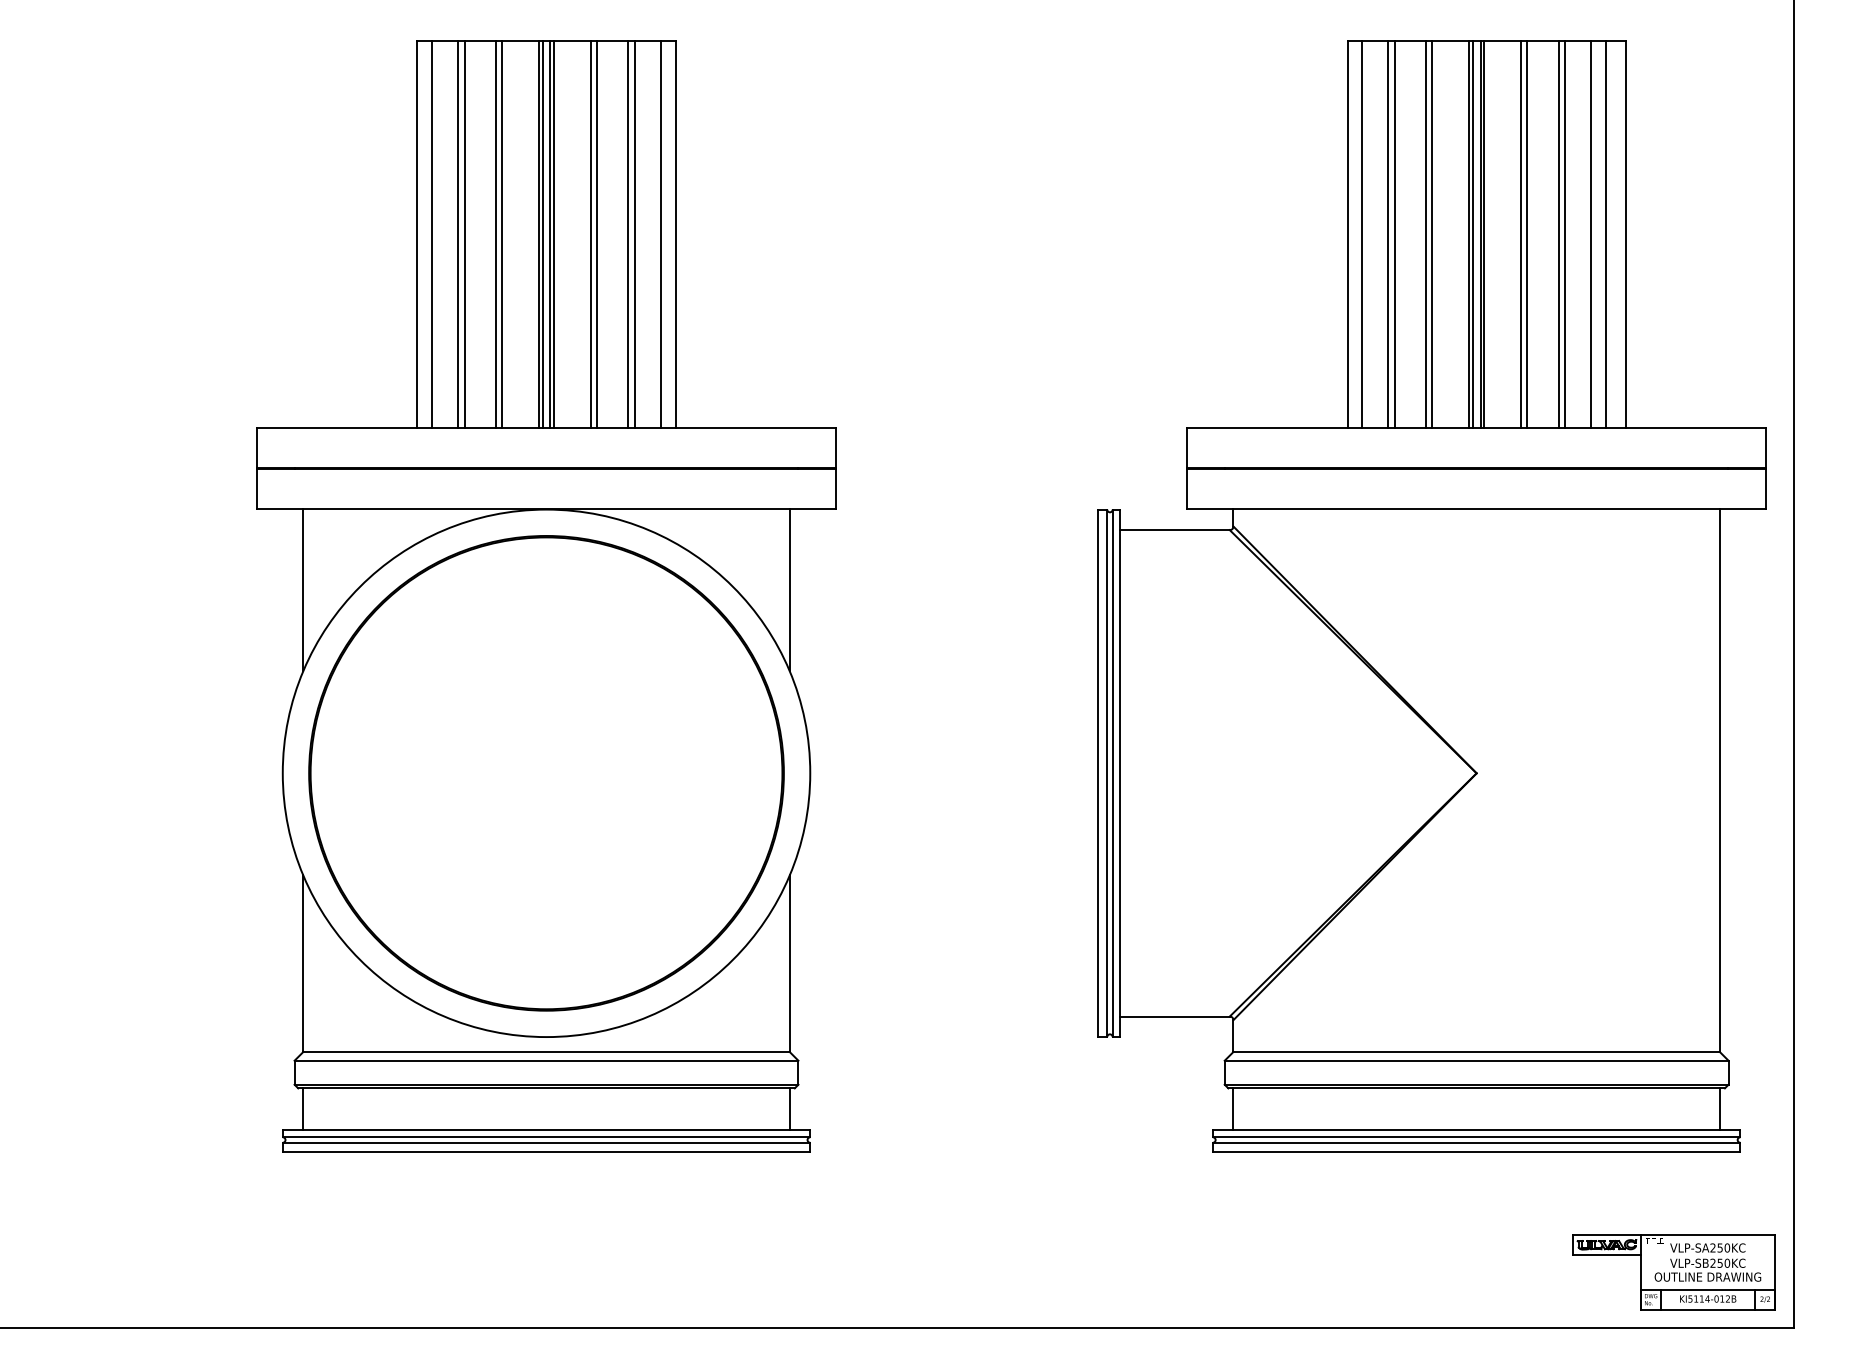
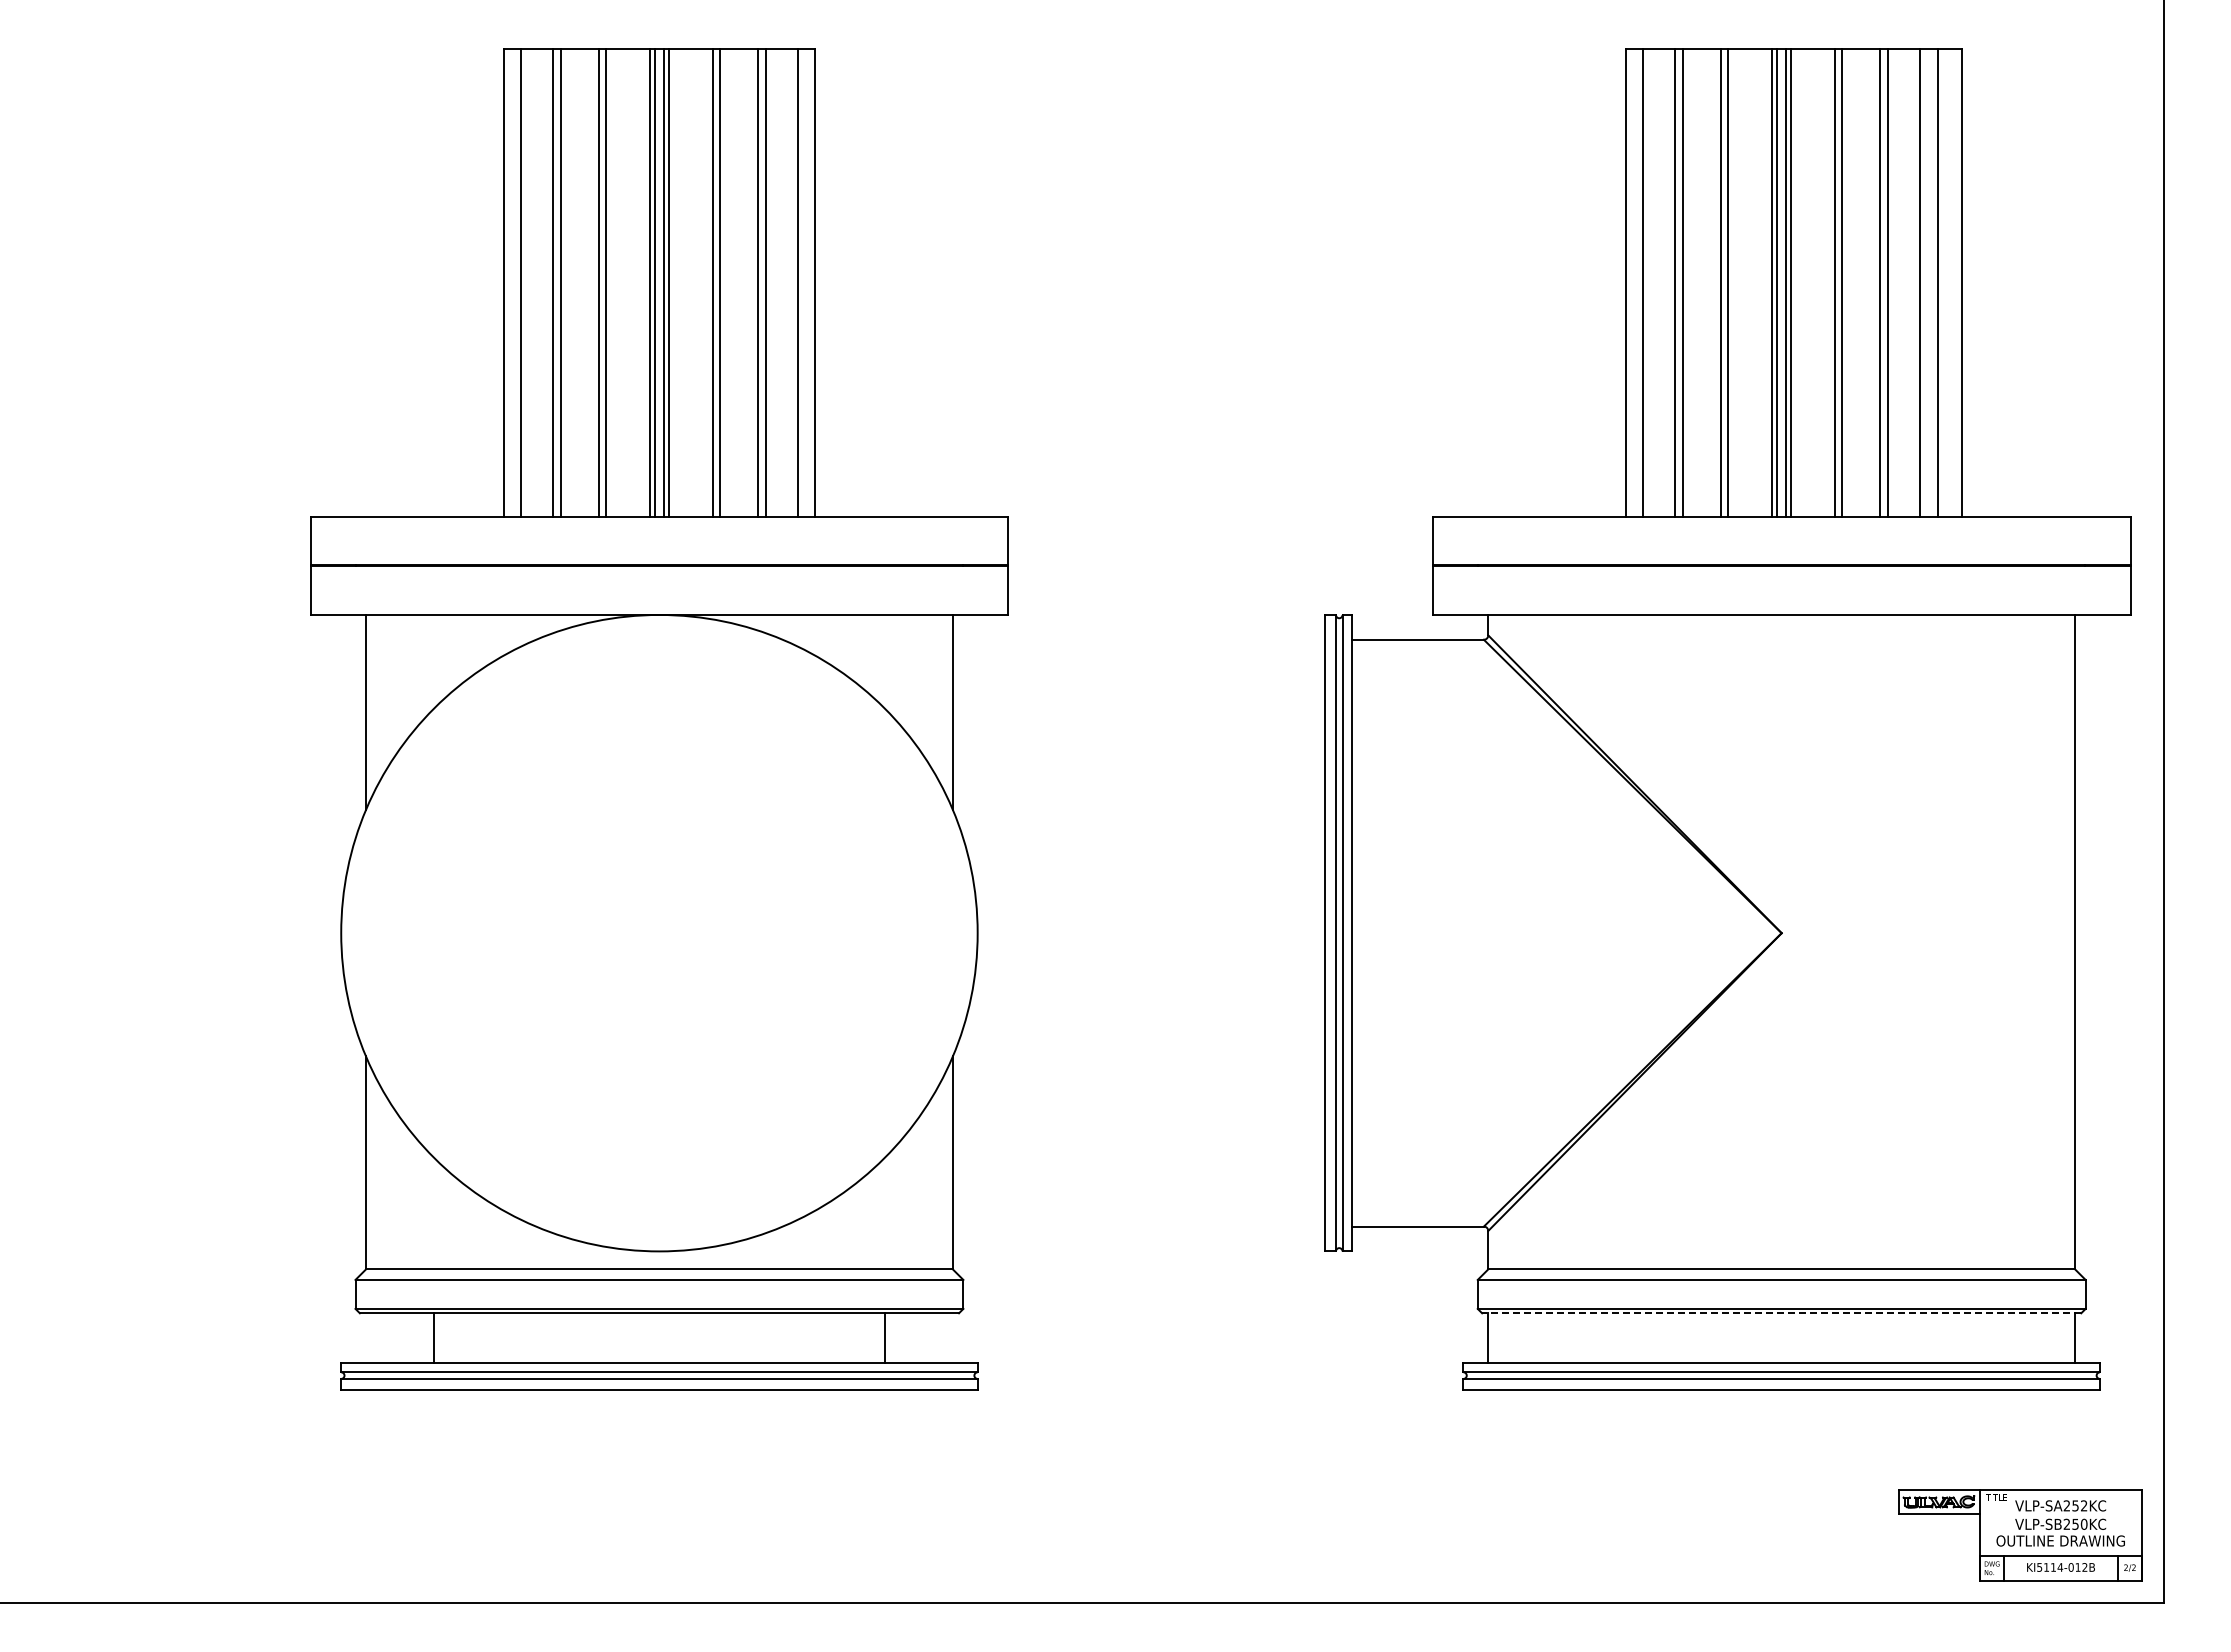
part: (546, 772) -> (659, 932), removed
line: (1476, 1088) -> (1781, 1313), solid -> dashed
line: (303, 1109) -> (434, 1338), moved
line: (789, 1109) -> (884, 1338), moved
text: (1726, 1247) -> (2083, 1505), VLP-SA250KC -> VLP-SA252KC

